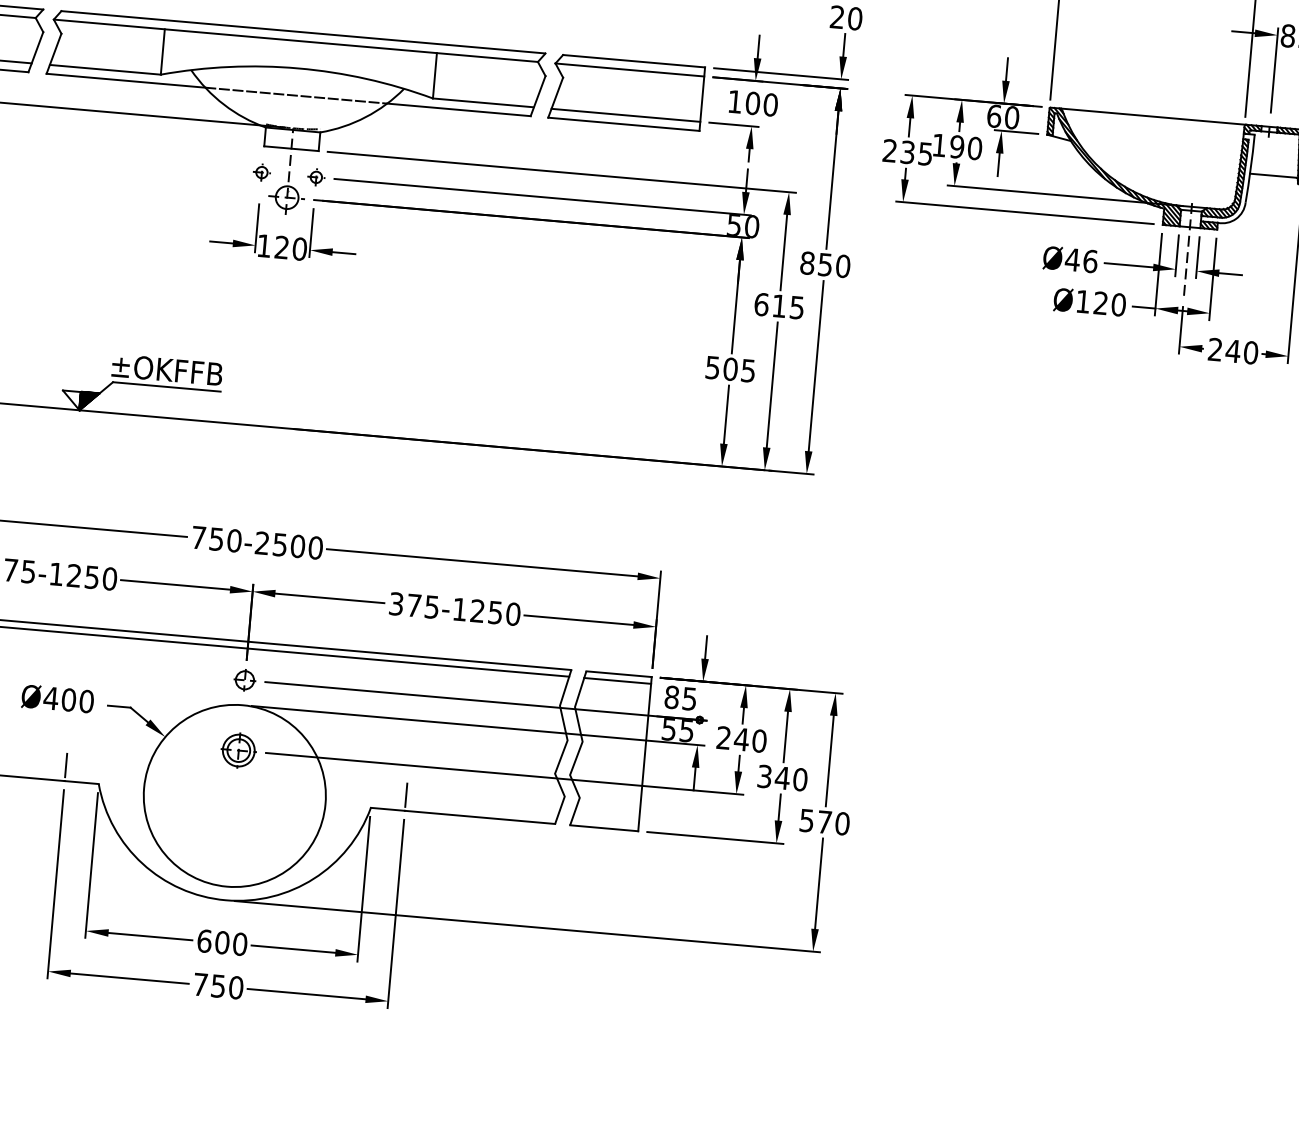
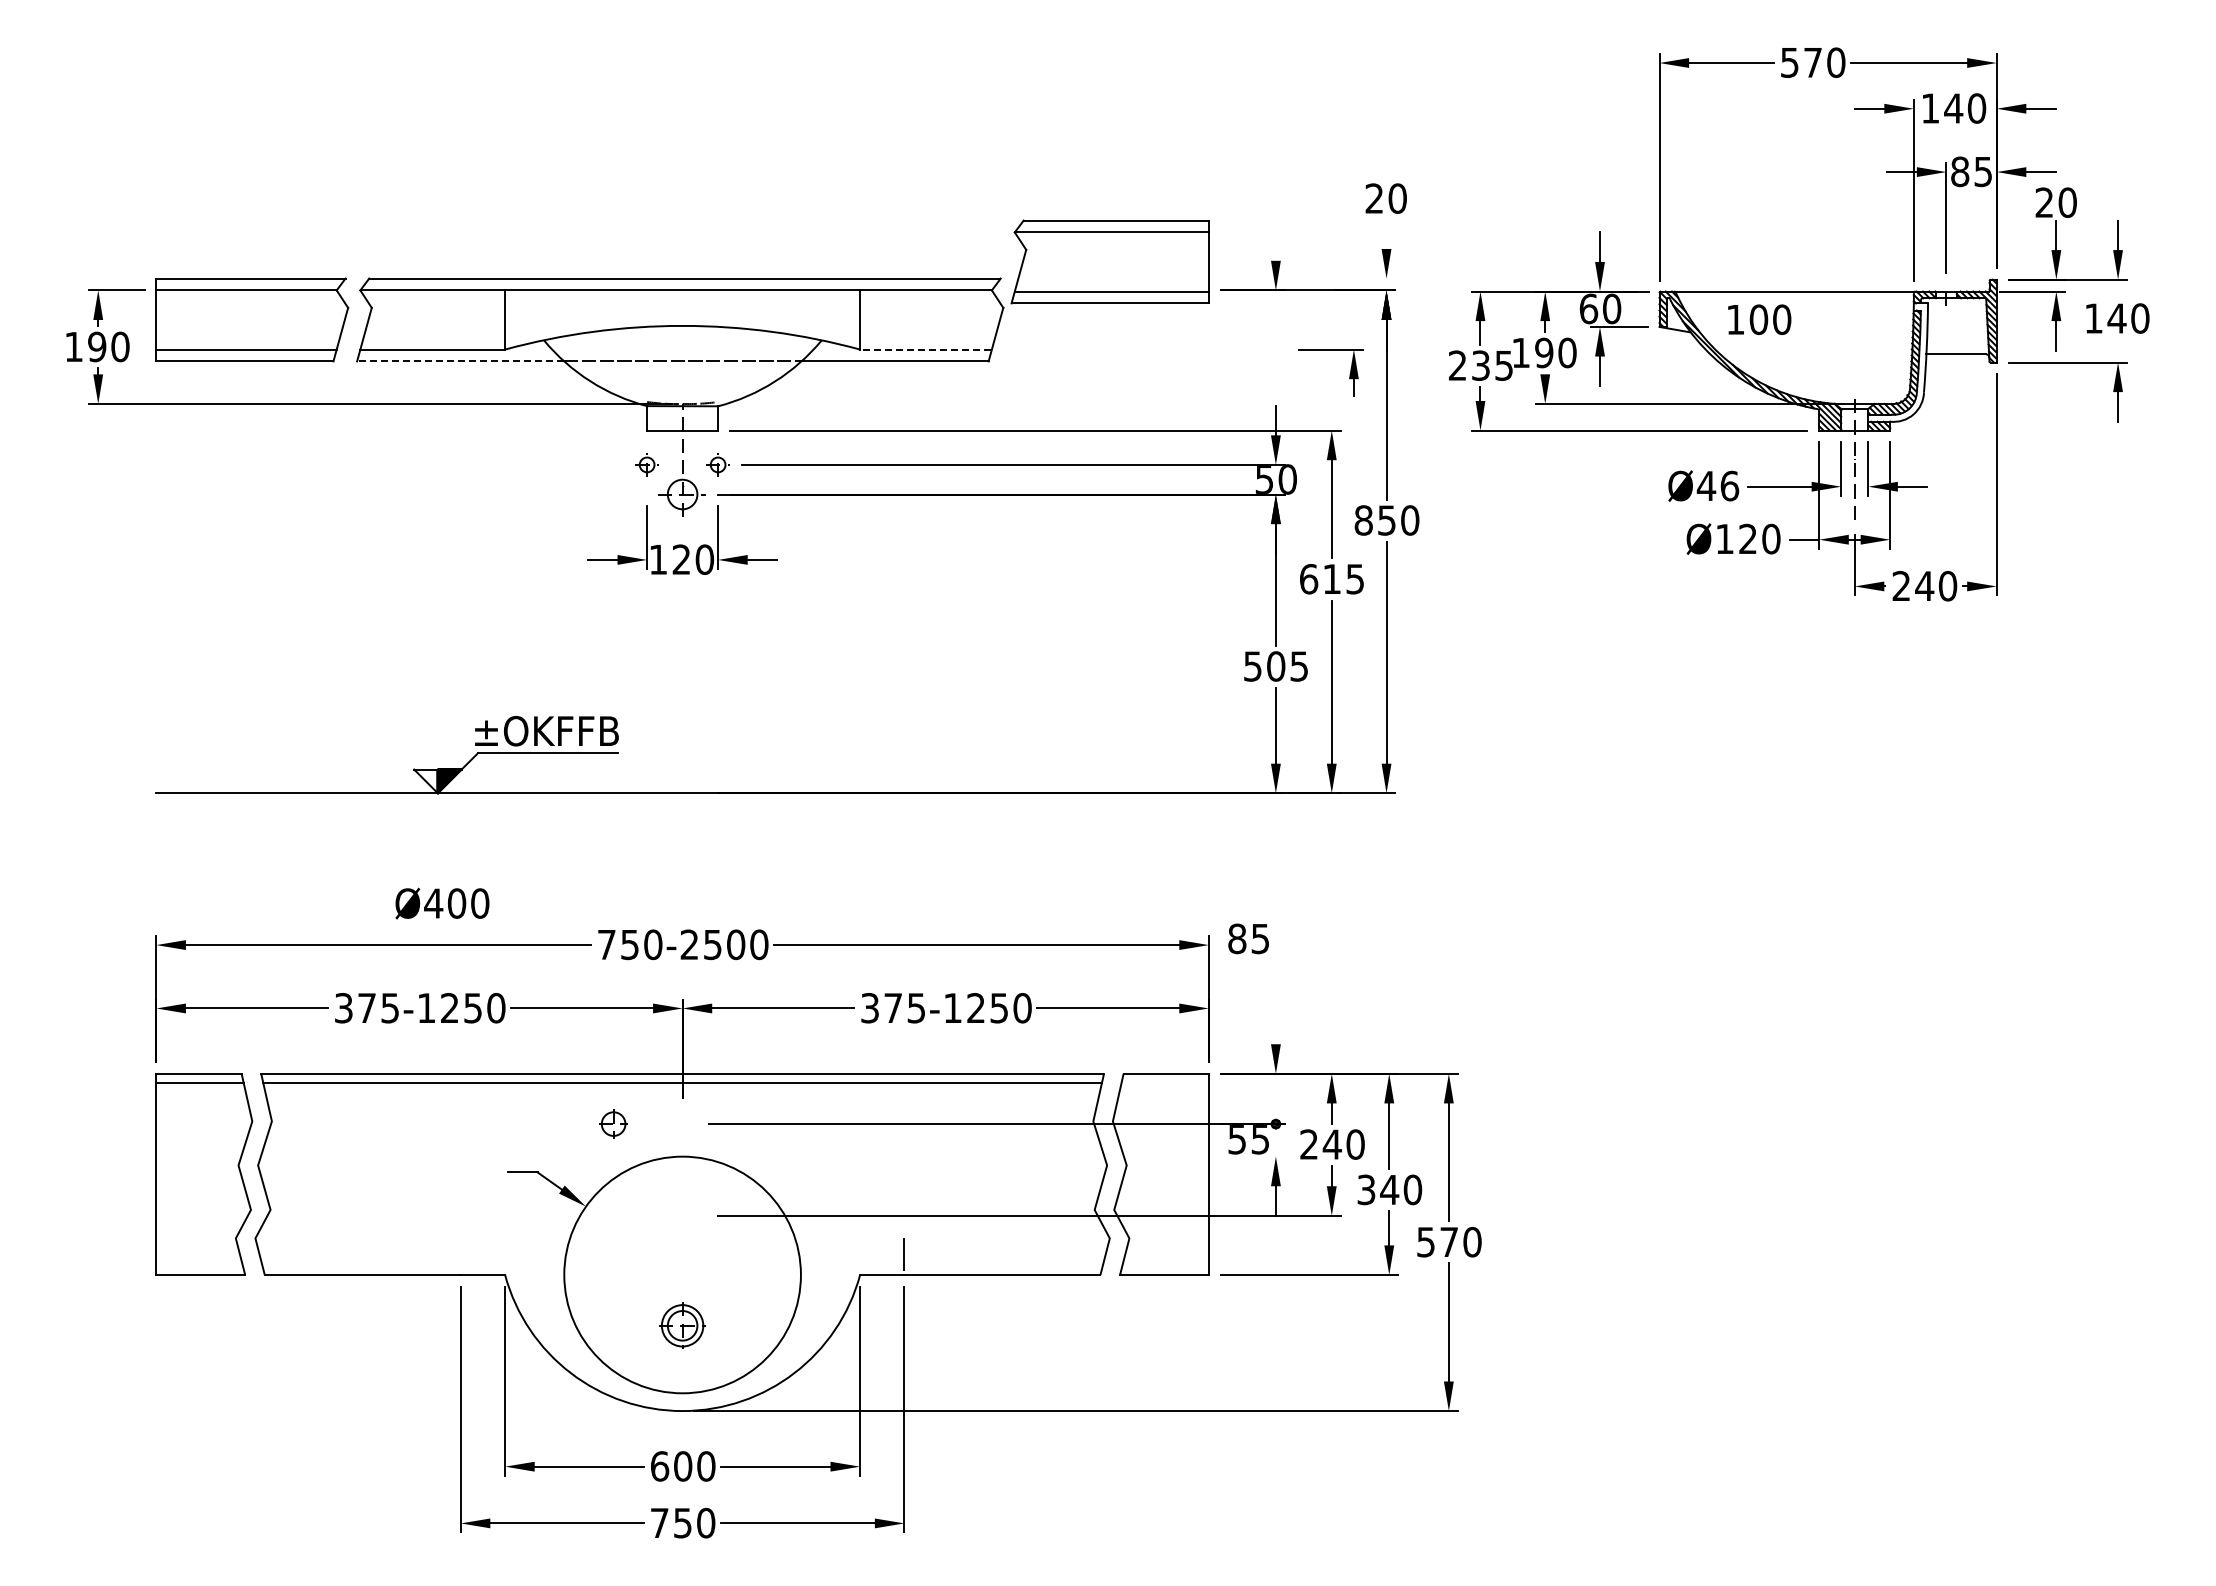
line: (844, 45) -> (1386, 234), removed
line: (758, 46) -> (1275, 245), removed
line: (780, 73) -> (1307, 278), removed
line: (125, 80) -> (460, 361), solid -> dashed
part: (626, 92) -> (1109, 261), moved
line: (483, 102) -> (925, 349), solid -> dashed
text: (753, 103) -> (1759, 319), moved
part: (746, 145) -> (1349, 374), moved
line: (705, 647) -> (1275, 1029), removed
part: (244, 679) -> (613, 1123), moved
line: (617, 680) -> (1164, 1082), removed
text: (680, 697) -> (1248, 938), moved
text: (57, 698) -> (442, 903), moved
line: (478, 725) -> (989, 1156), removed
part: (238, 750) -> (682, 1325), moved
line: (65, 765) -> (460, 1254), removed

